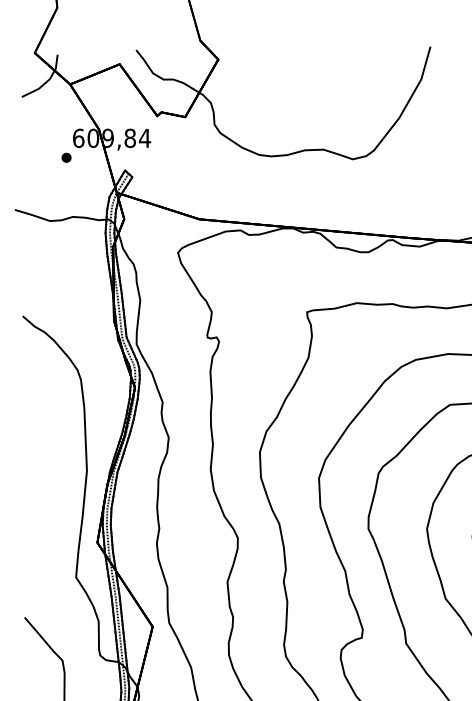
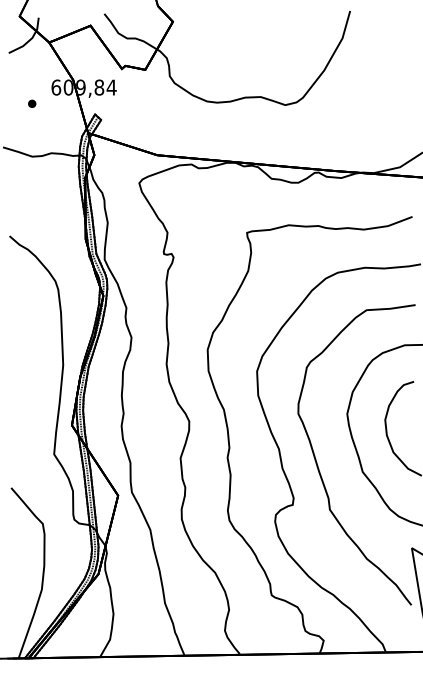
part: (66, 157) -> (32, 103), moved

